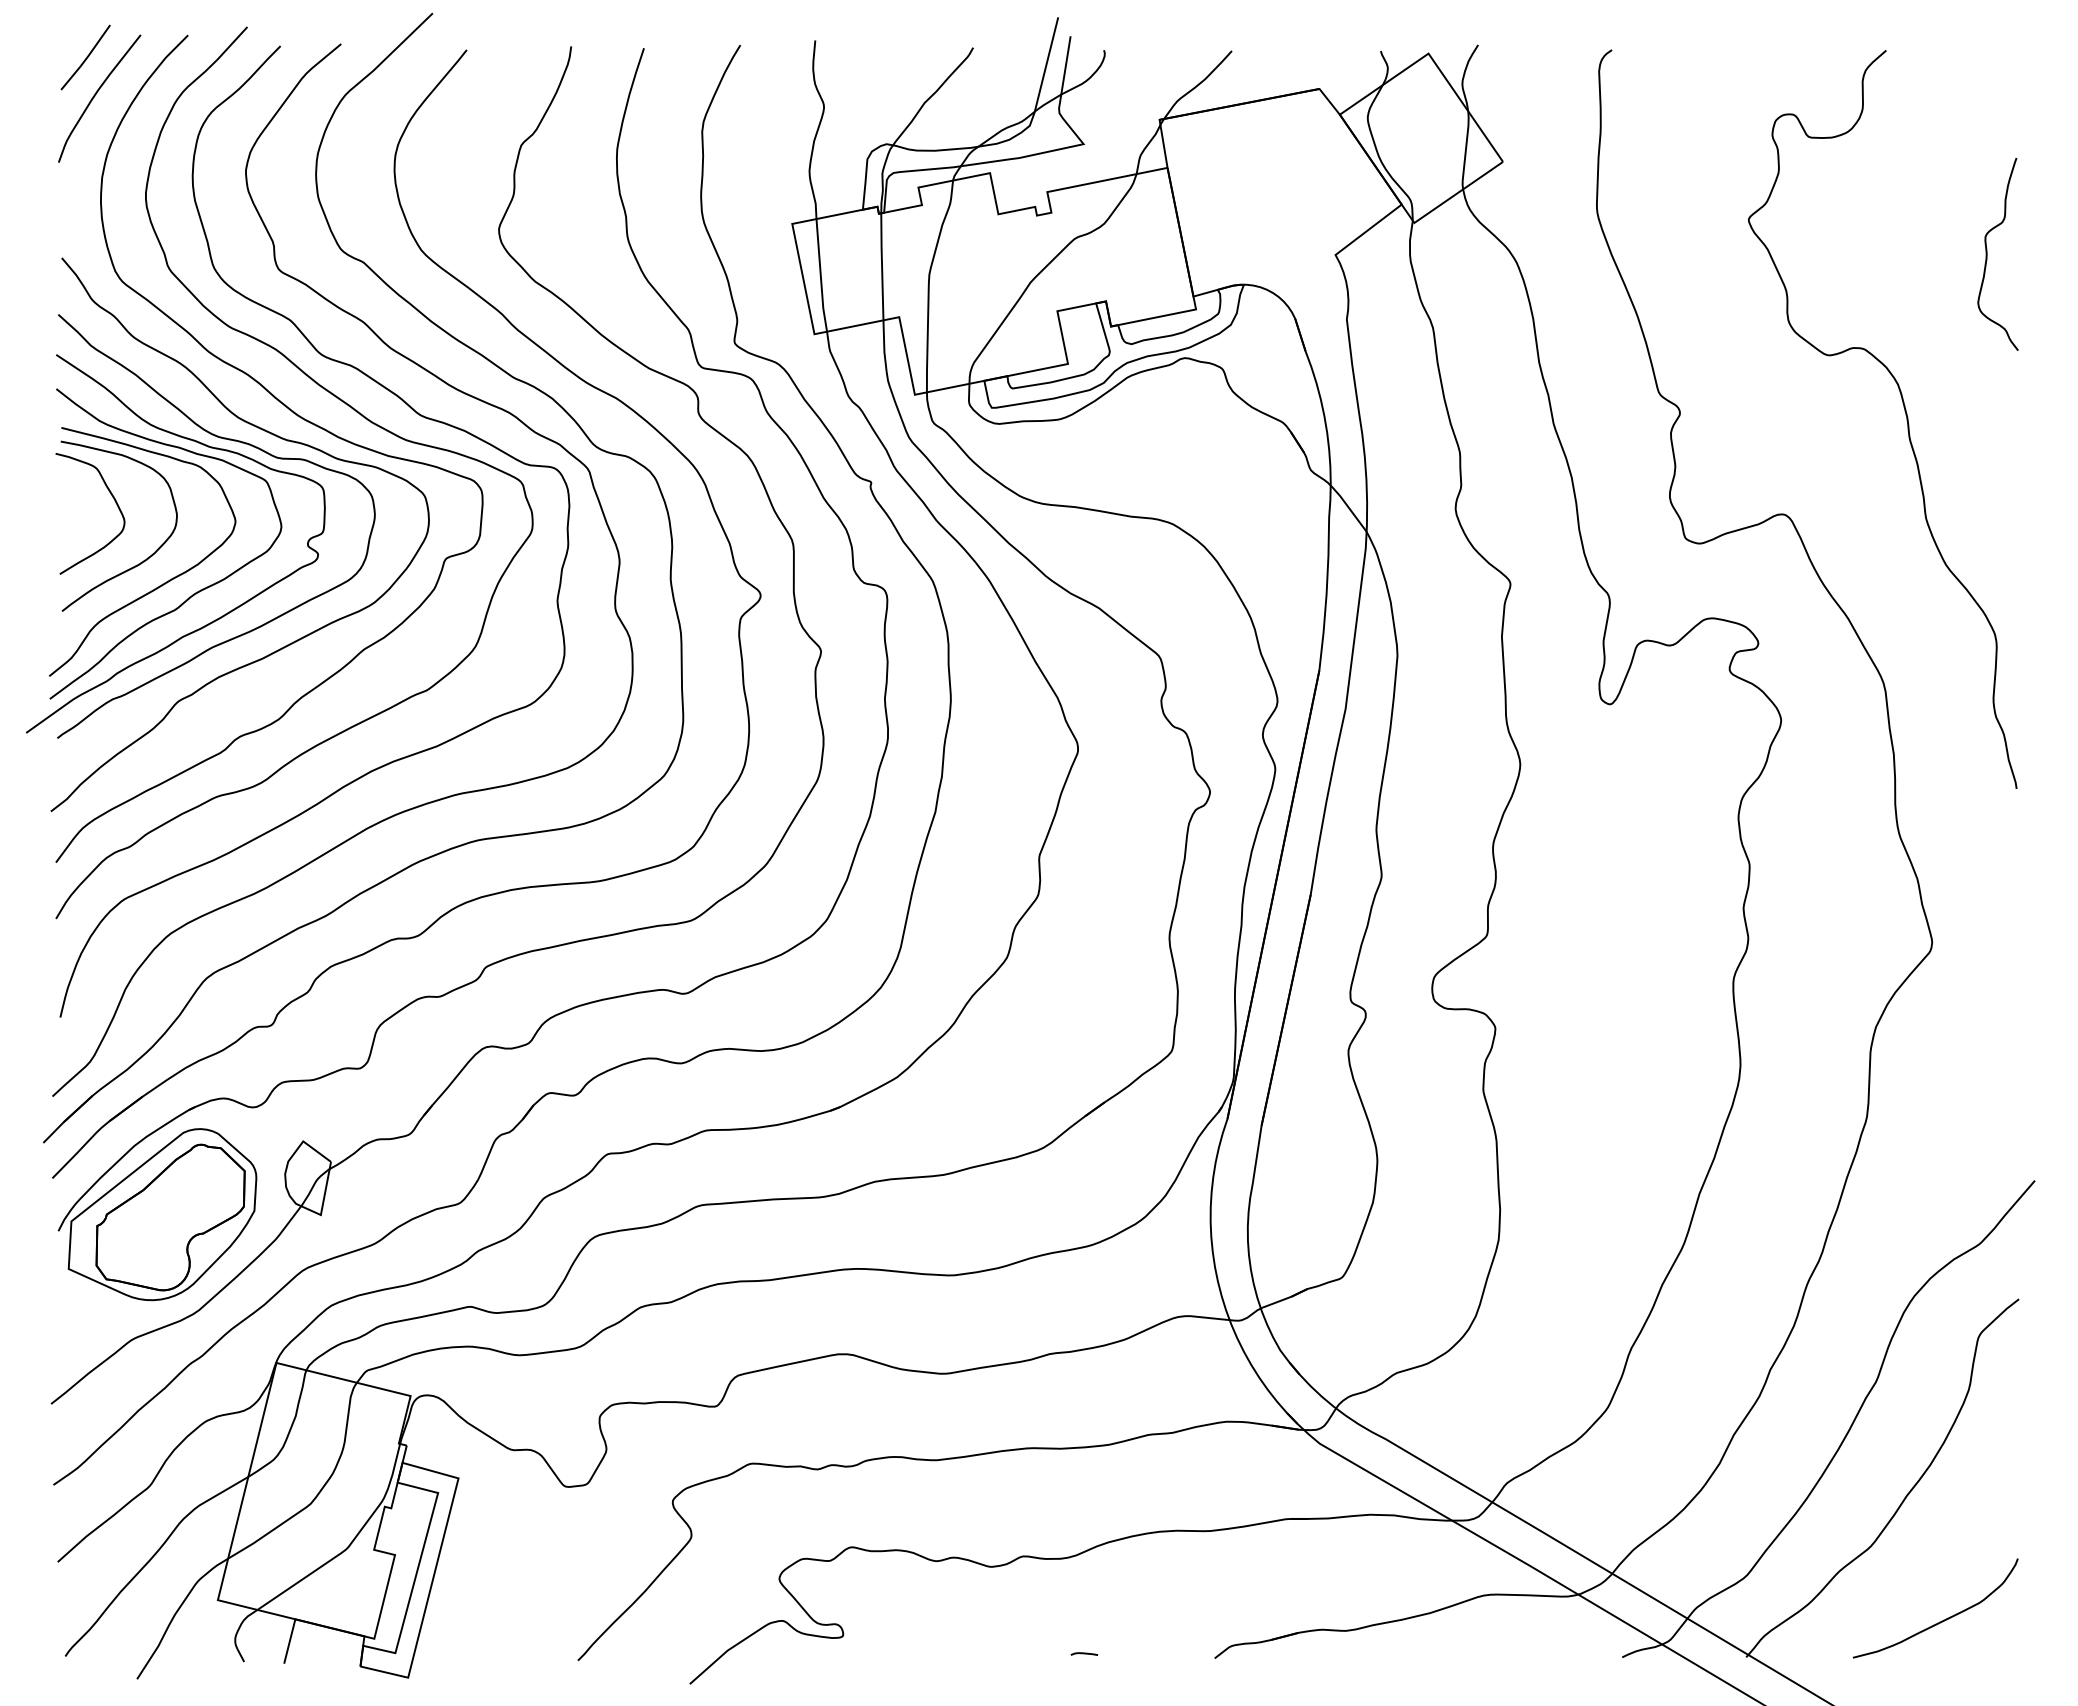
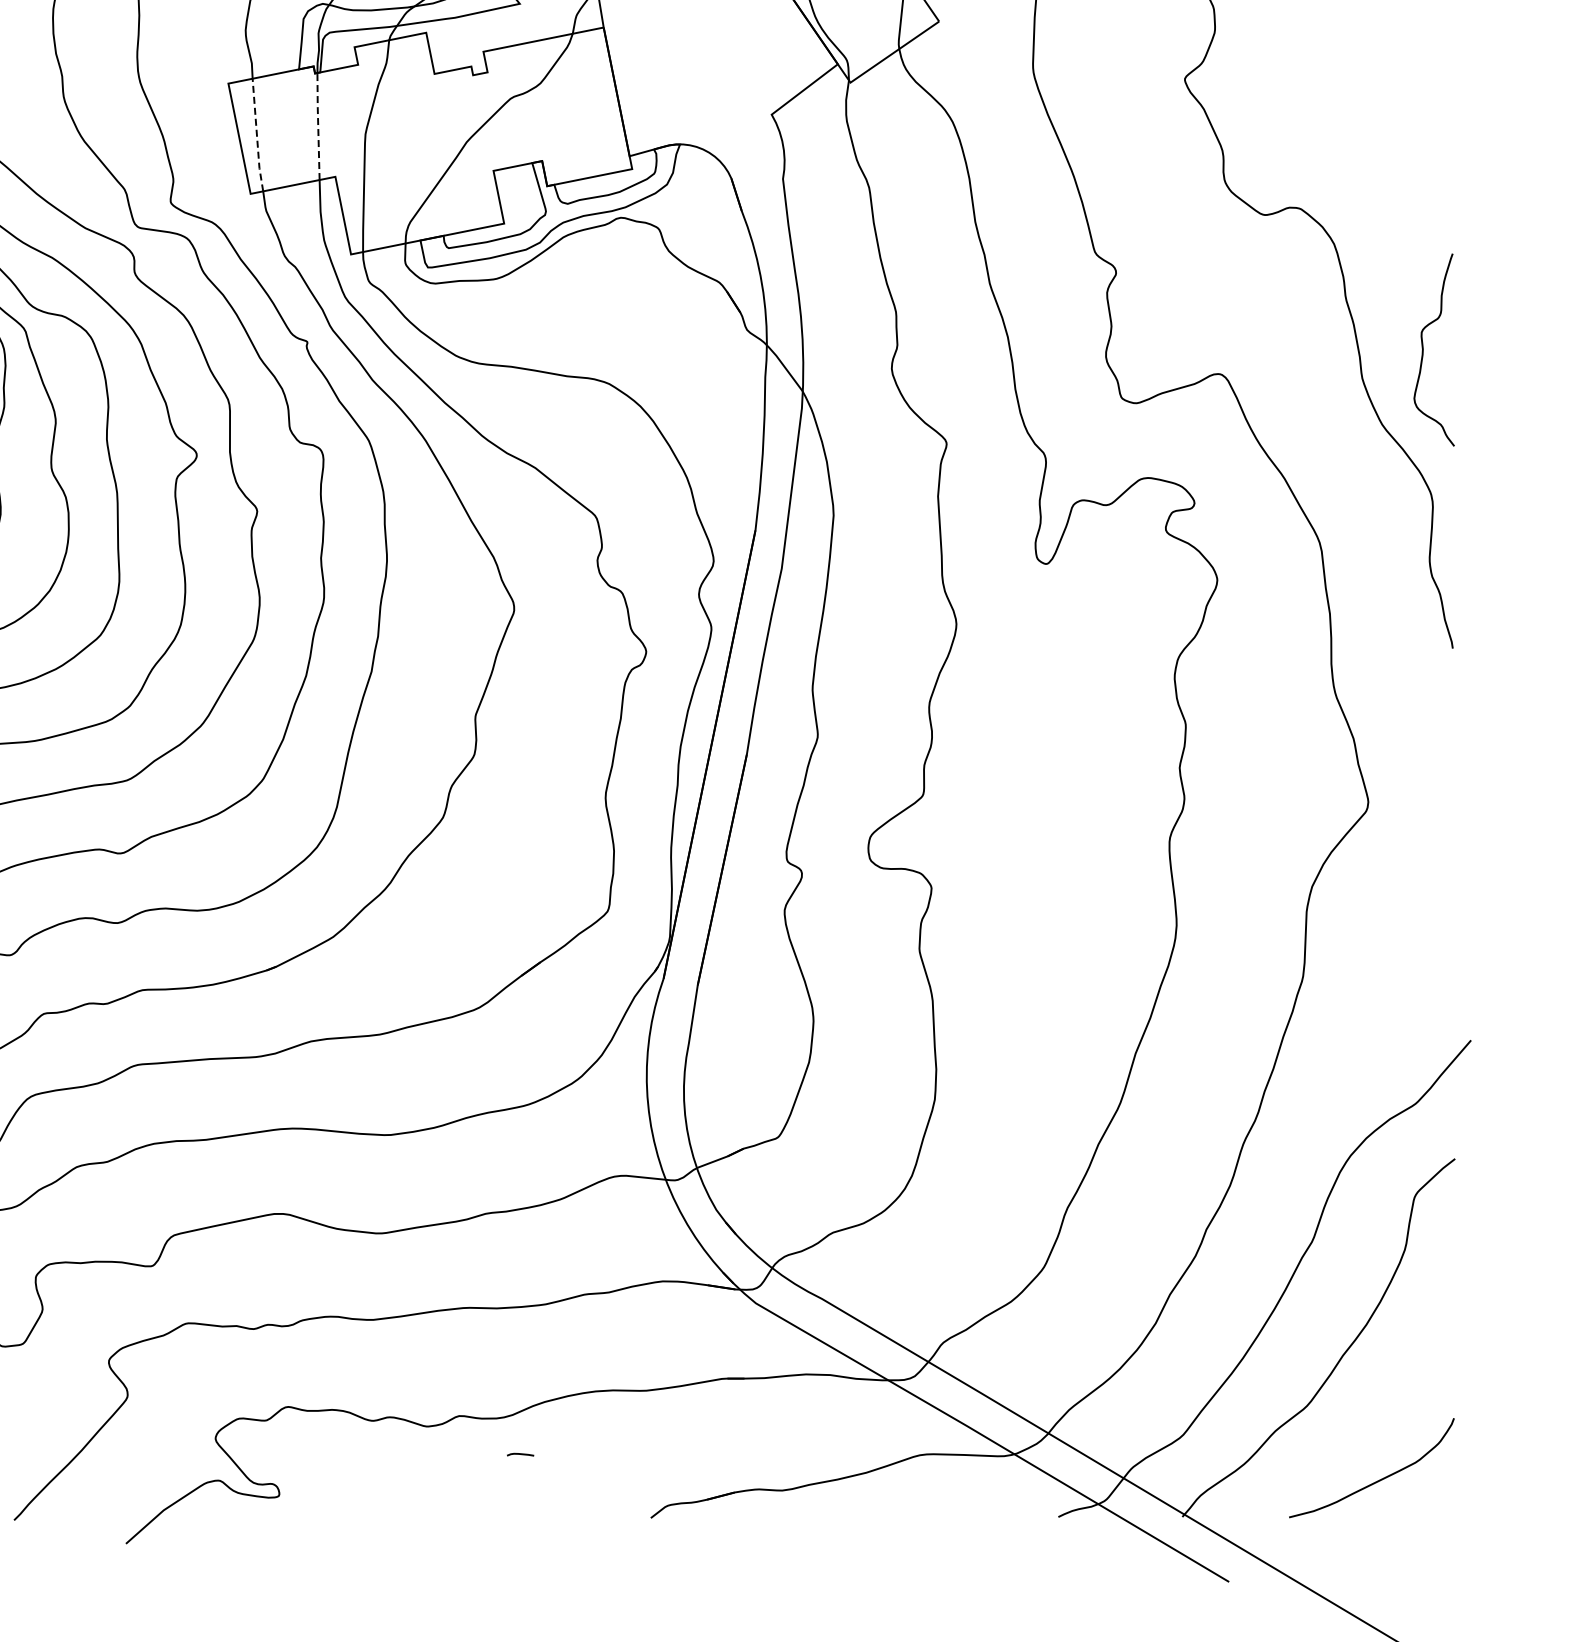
curve: (1987, 254) -> (1423, 350), moved
line: (882, 265) -> (318, 125), solid -> dashed
line: (820, 275) -> (256, 135), solid -> dashed
curve: (1084, 1653) -> (520, 1454), moved

